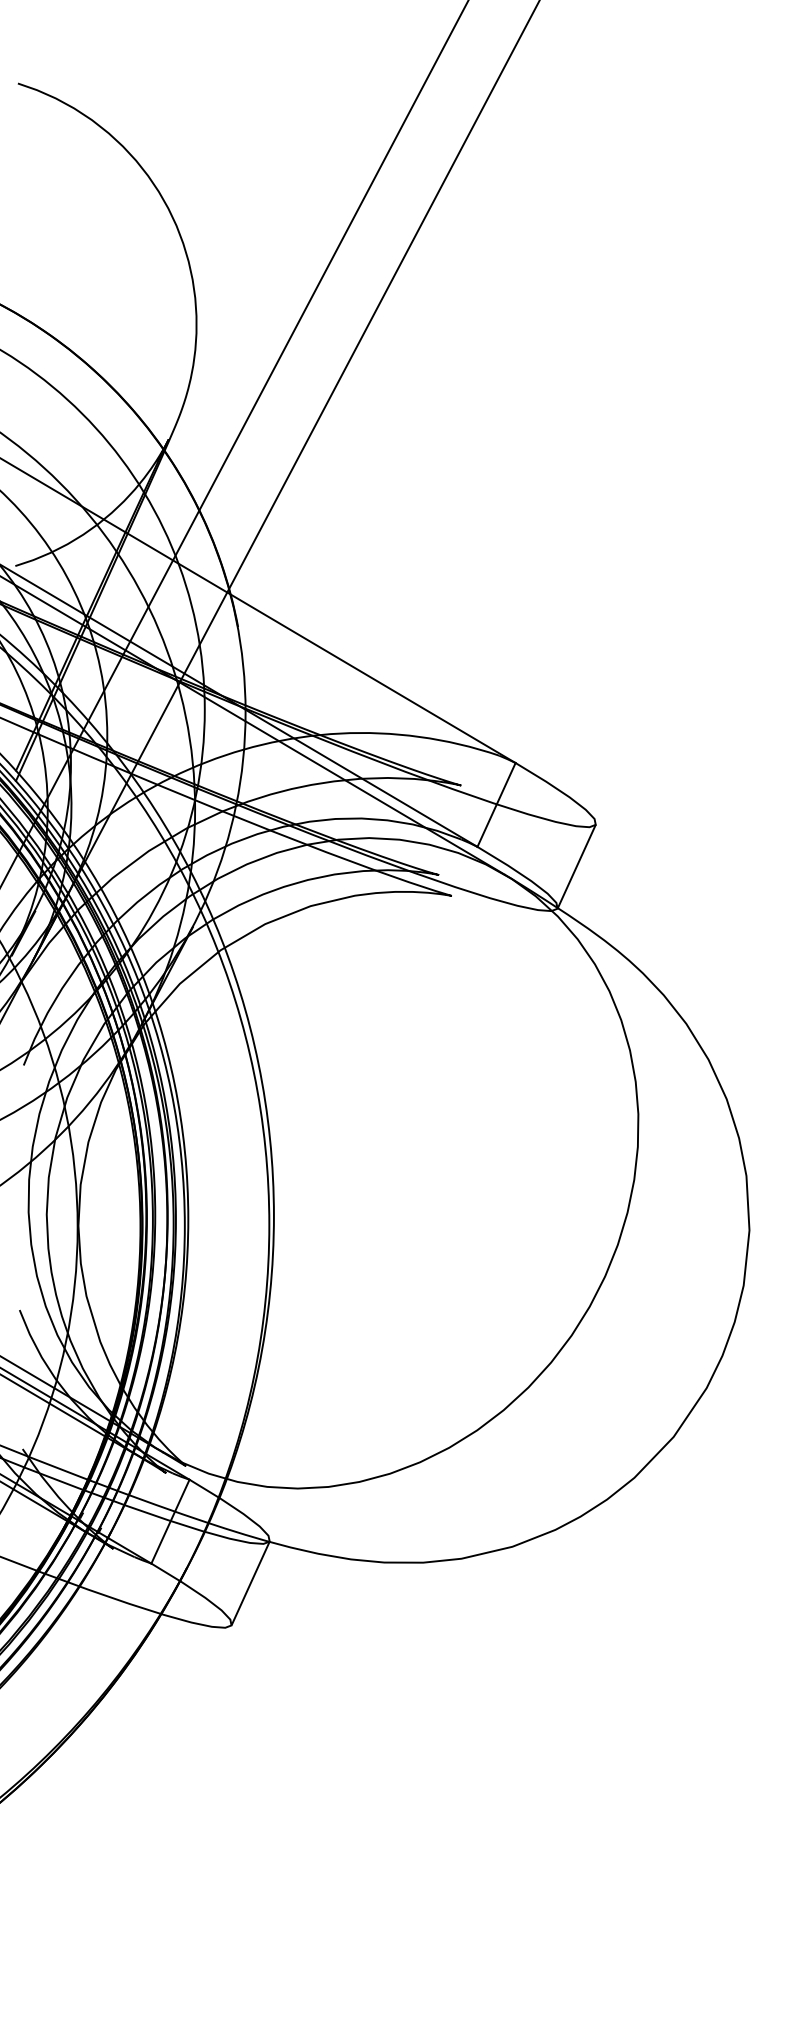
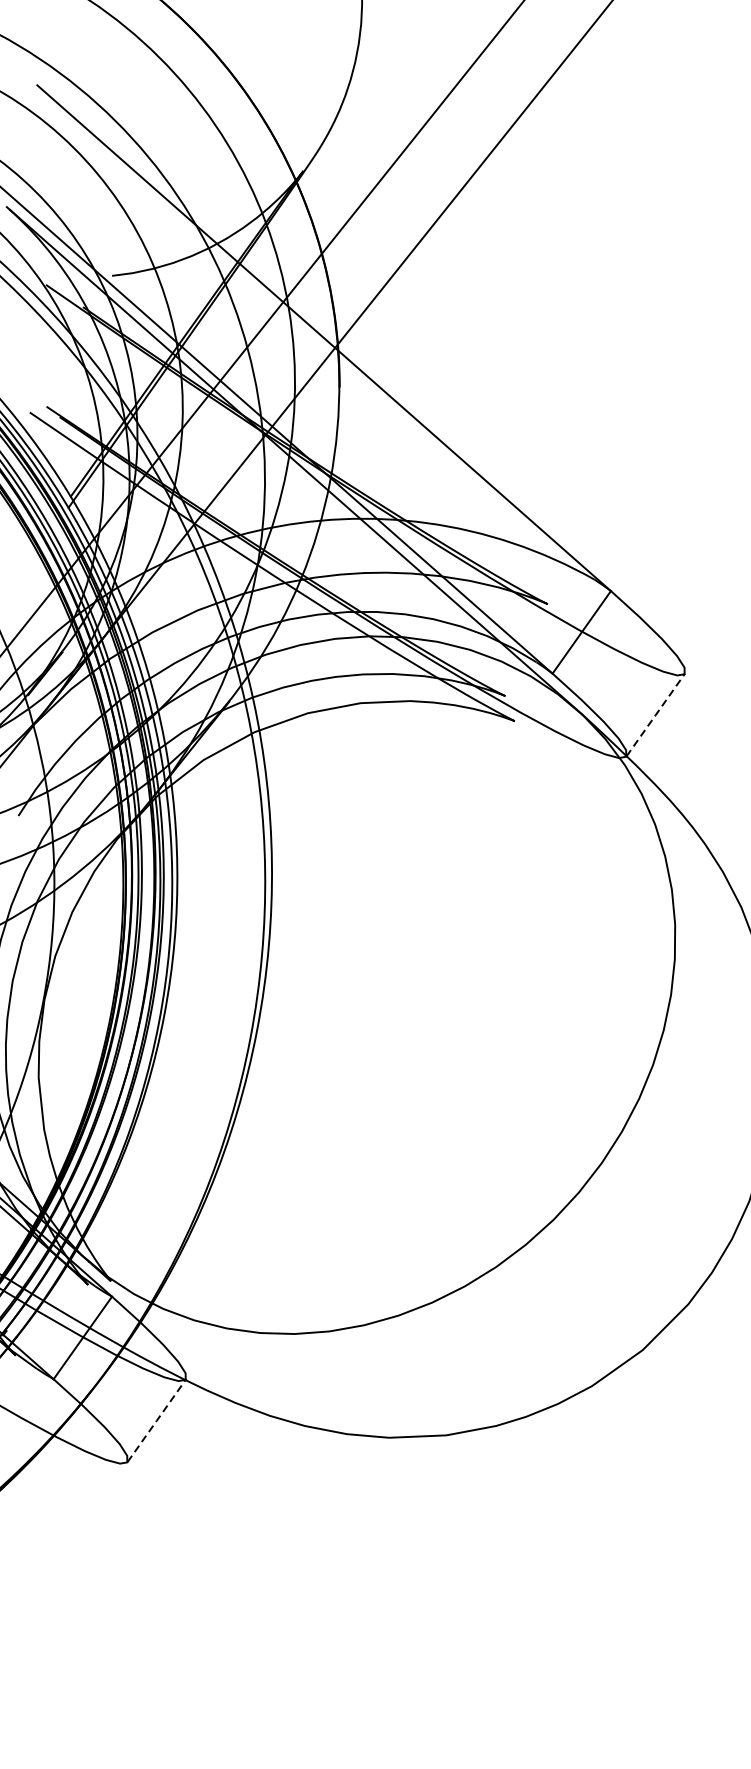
line: (576, 866) -> (655, 715), solid -> dashed
line: (250, 1583) -> (156, 1421), solid -> dashed

